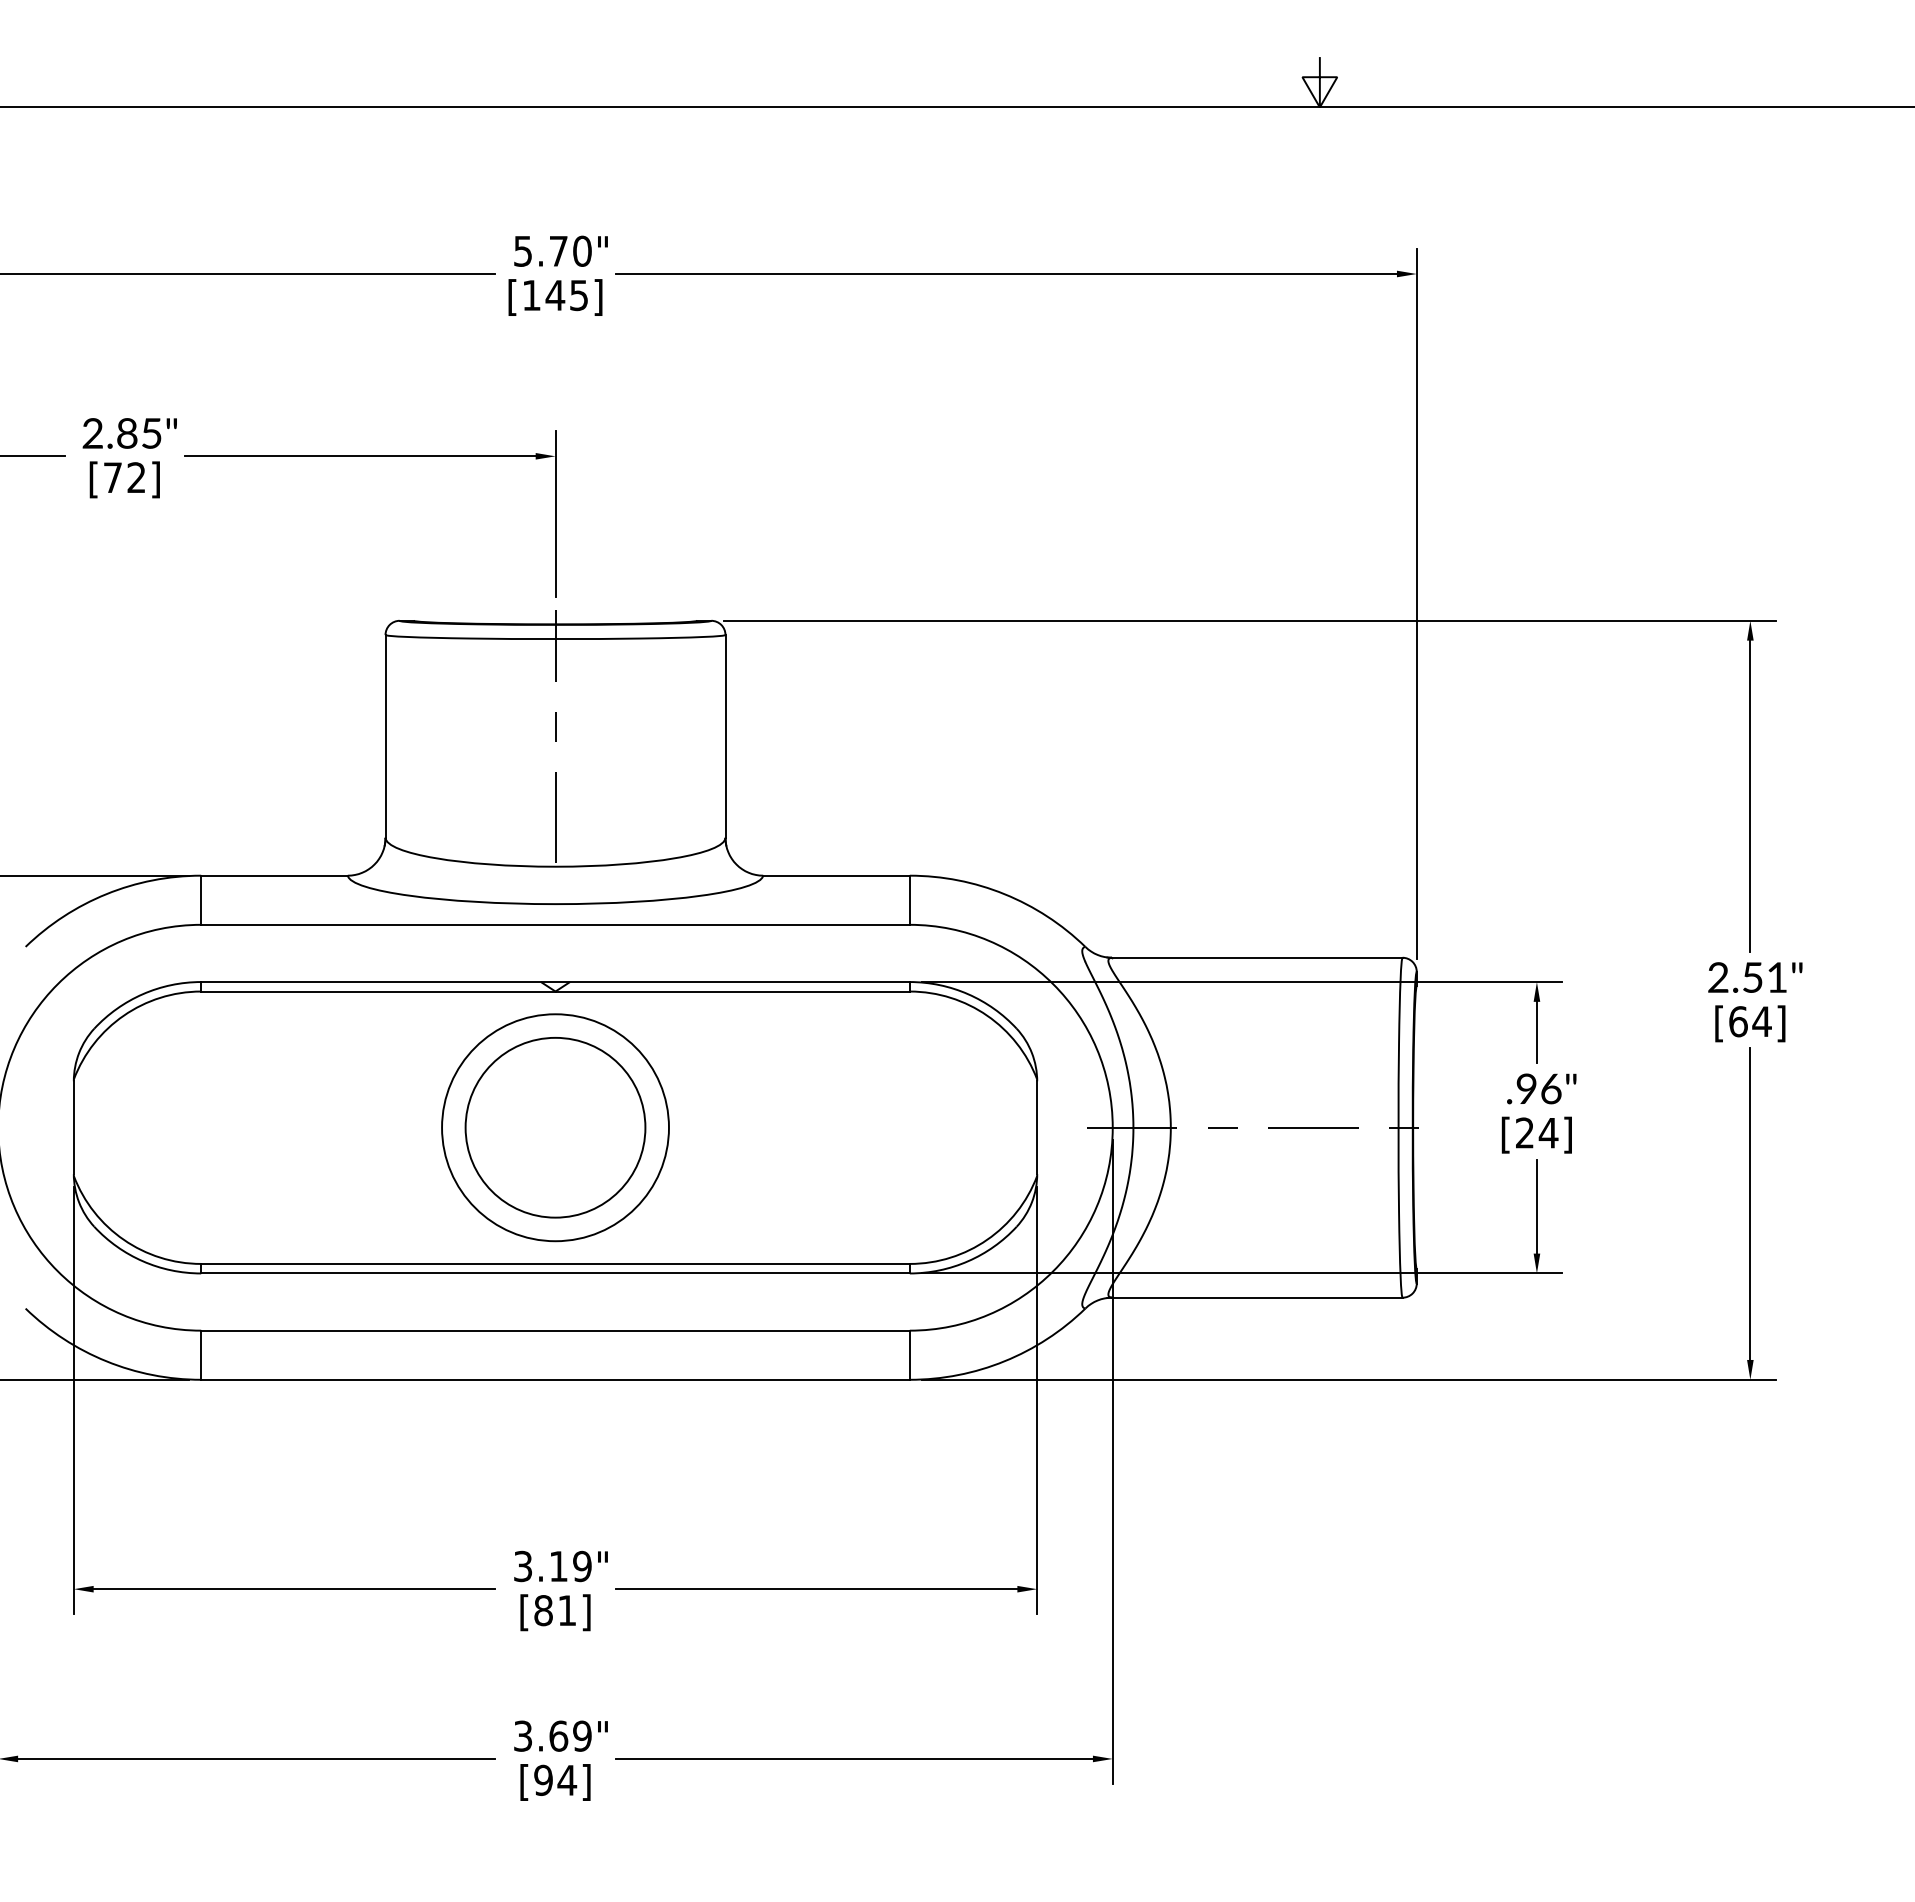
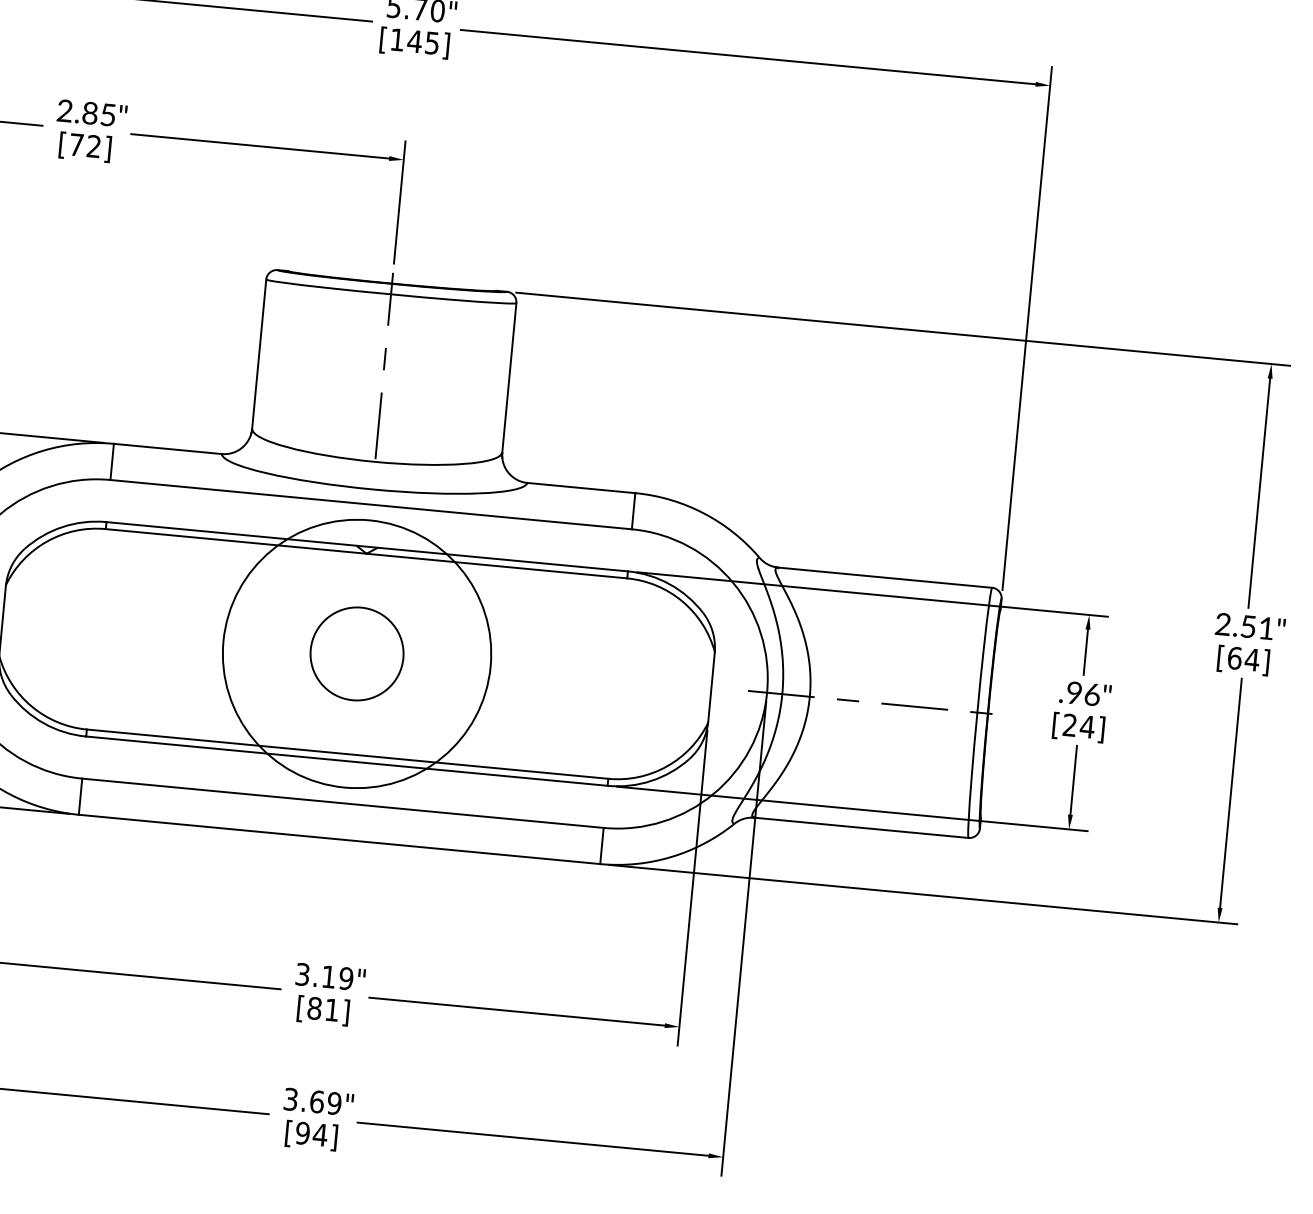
circle: (555, 1127) -> (357, 653), size x0.7
circle: (555, 1127) -> (357, 653), size x1.6

